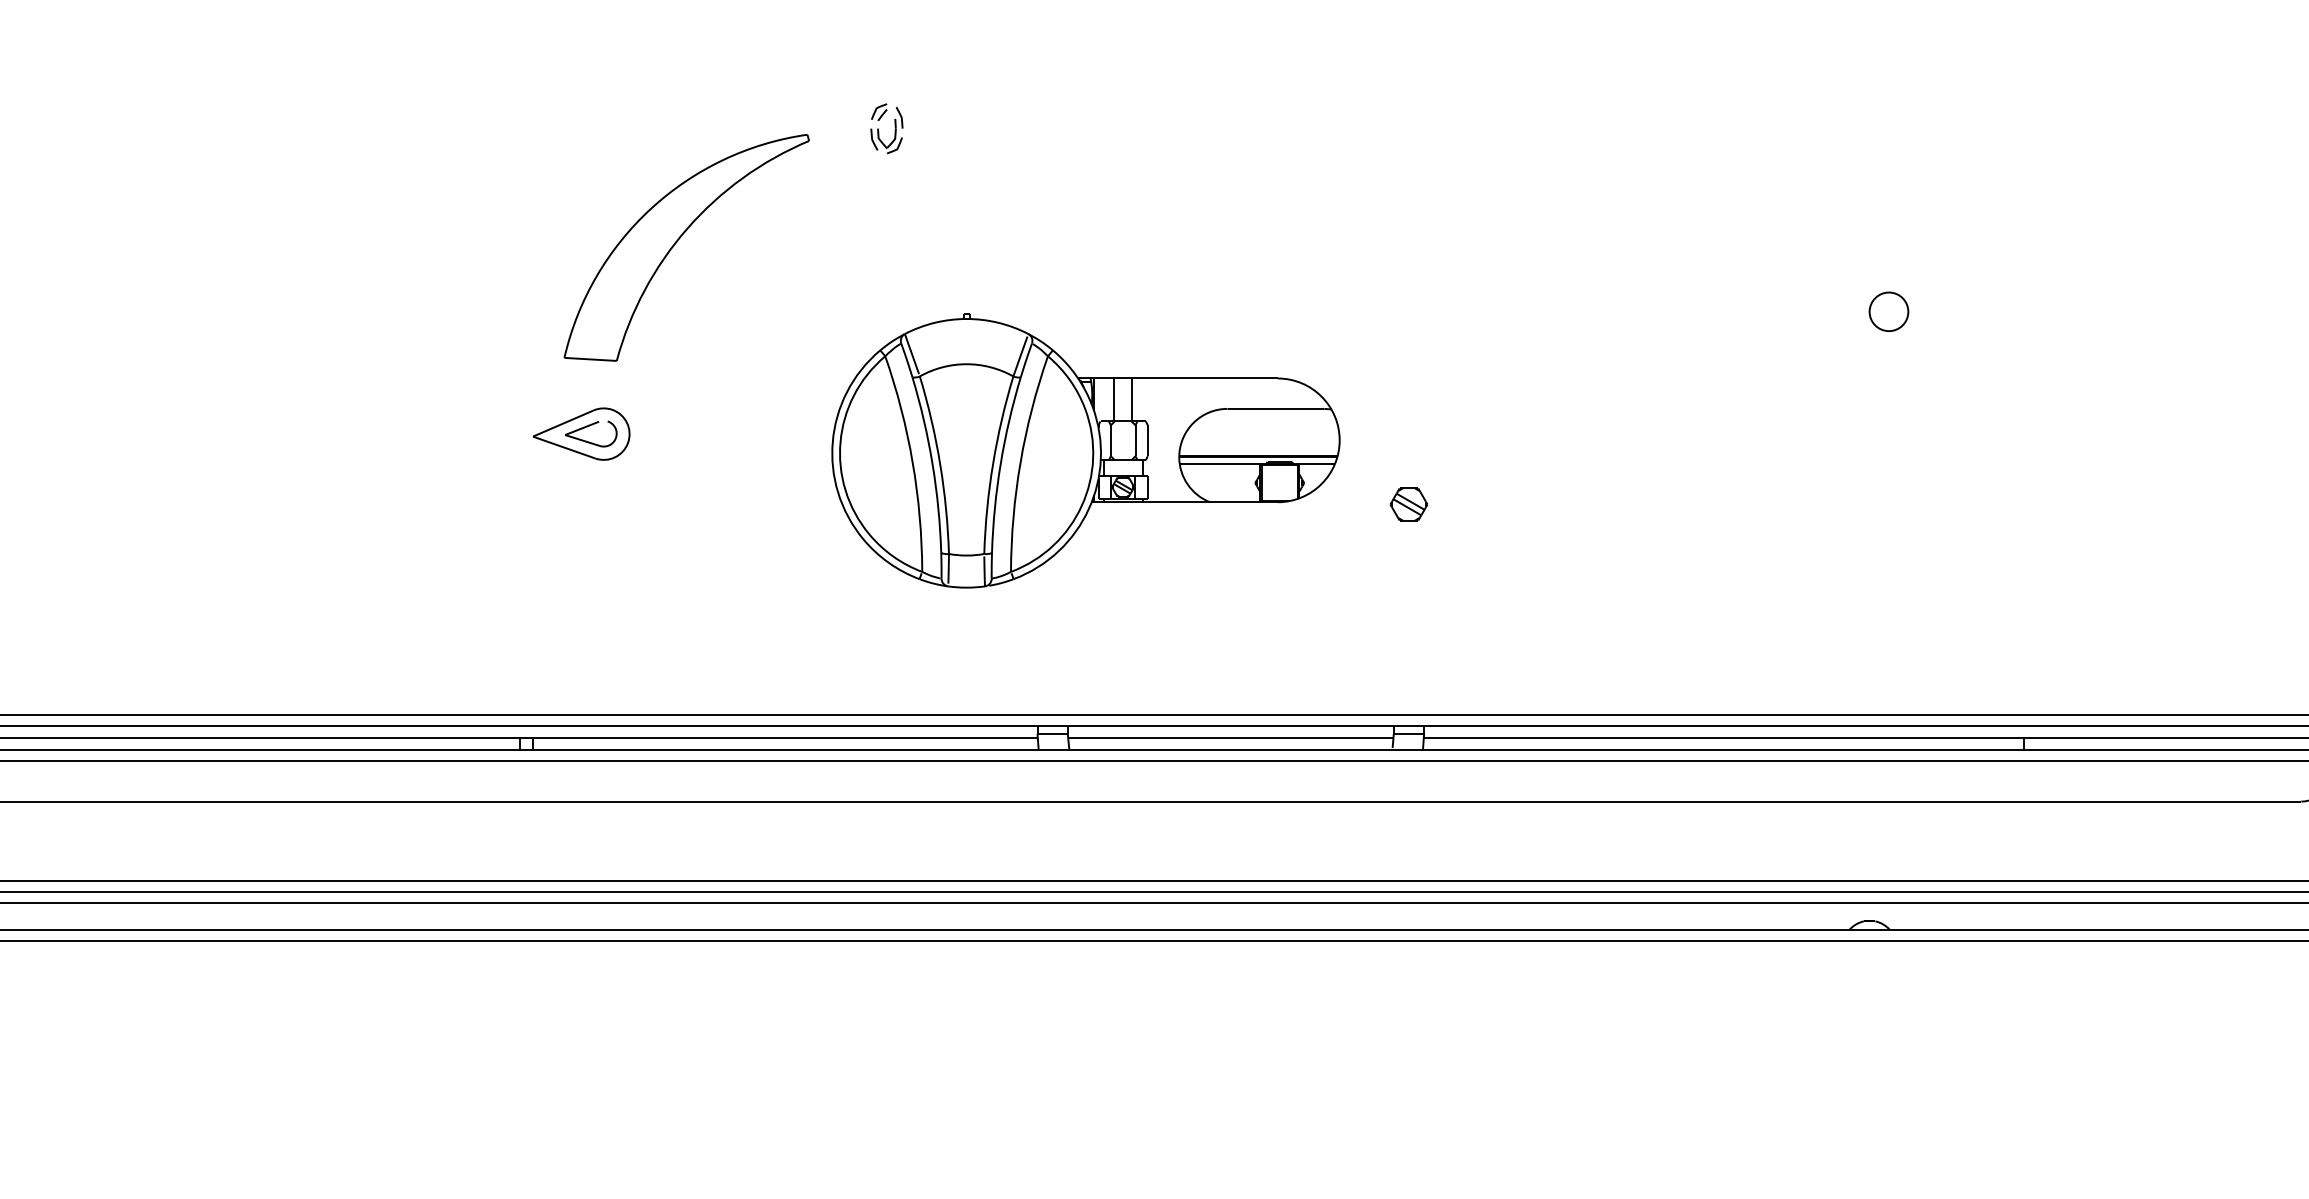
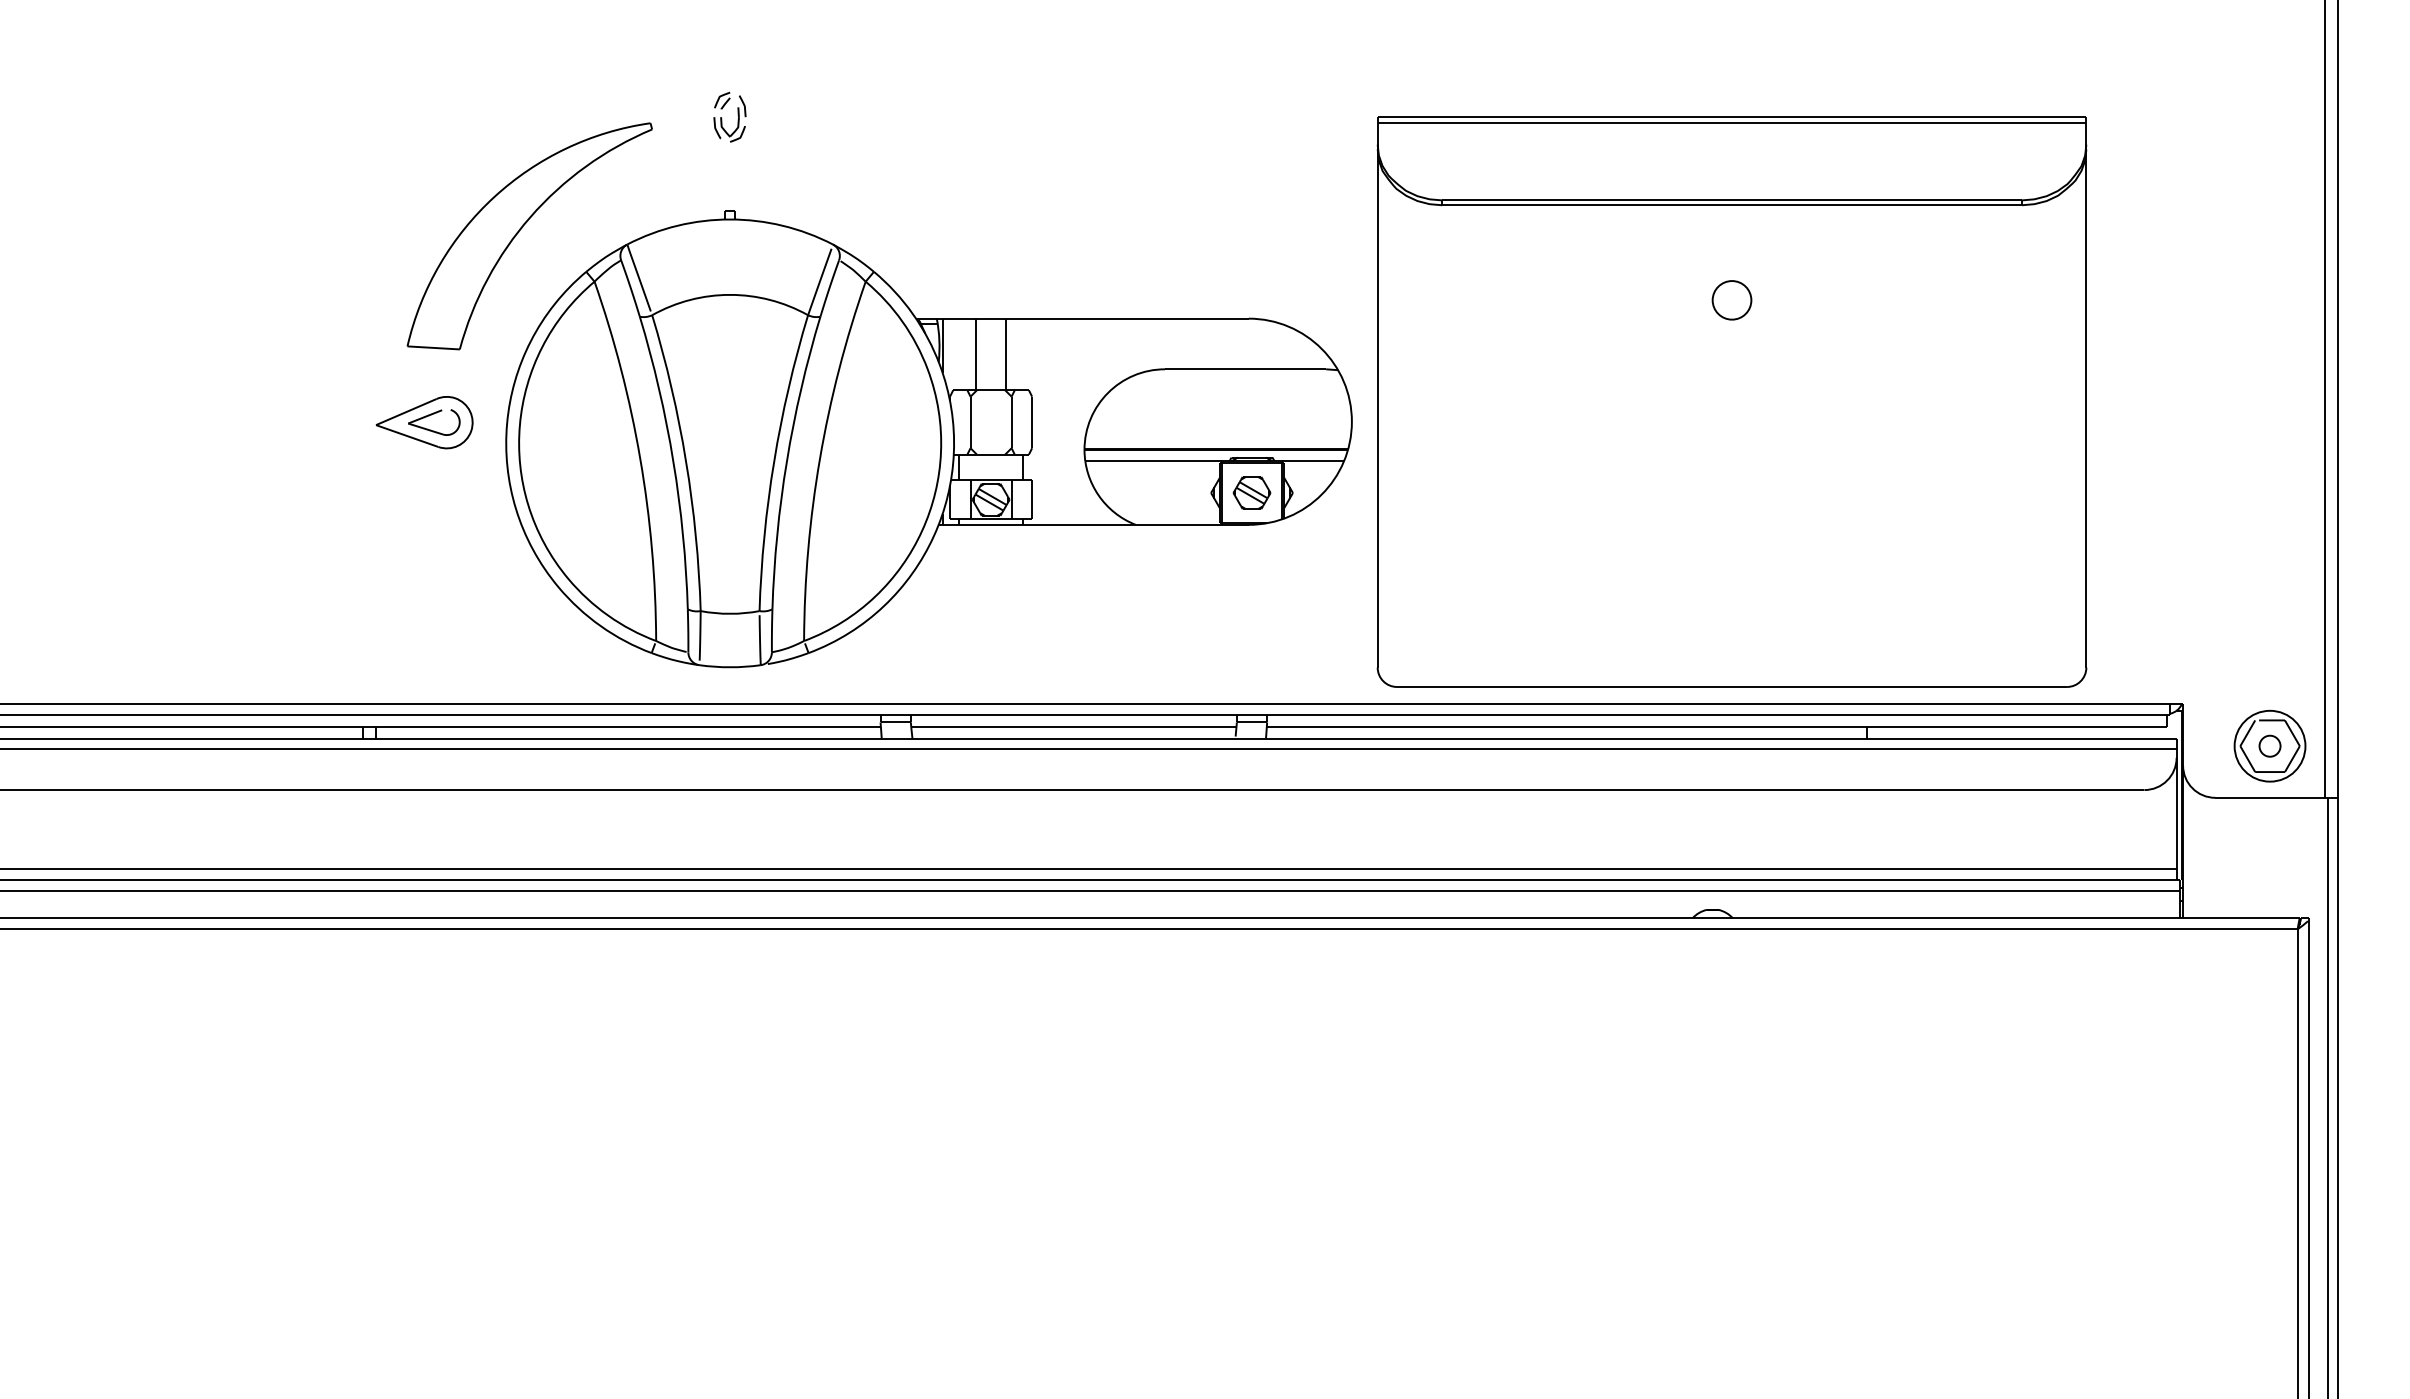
part: (1888, 413) -> (1731, 401), added
part: (1085, 451) -> (928, 439), size x1.67

